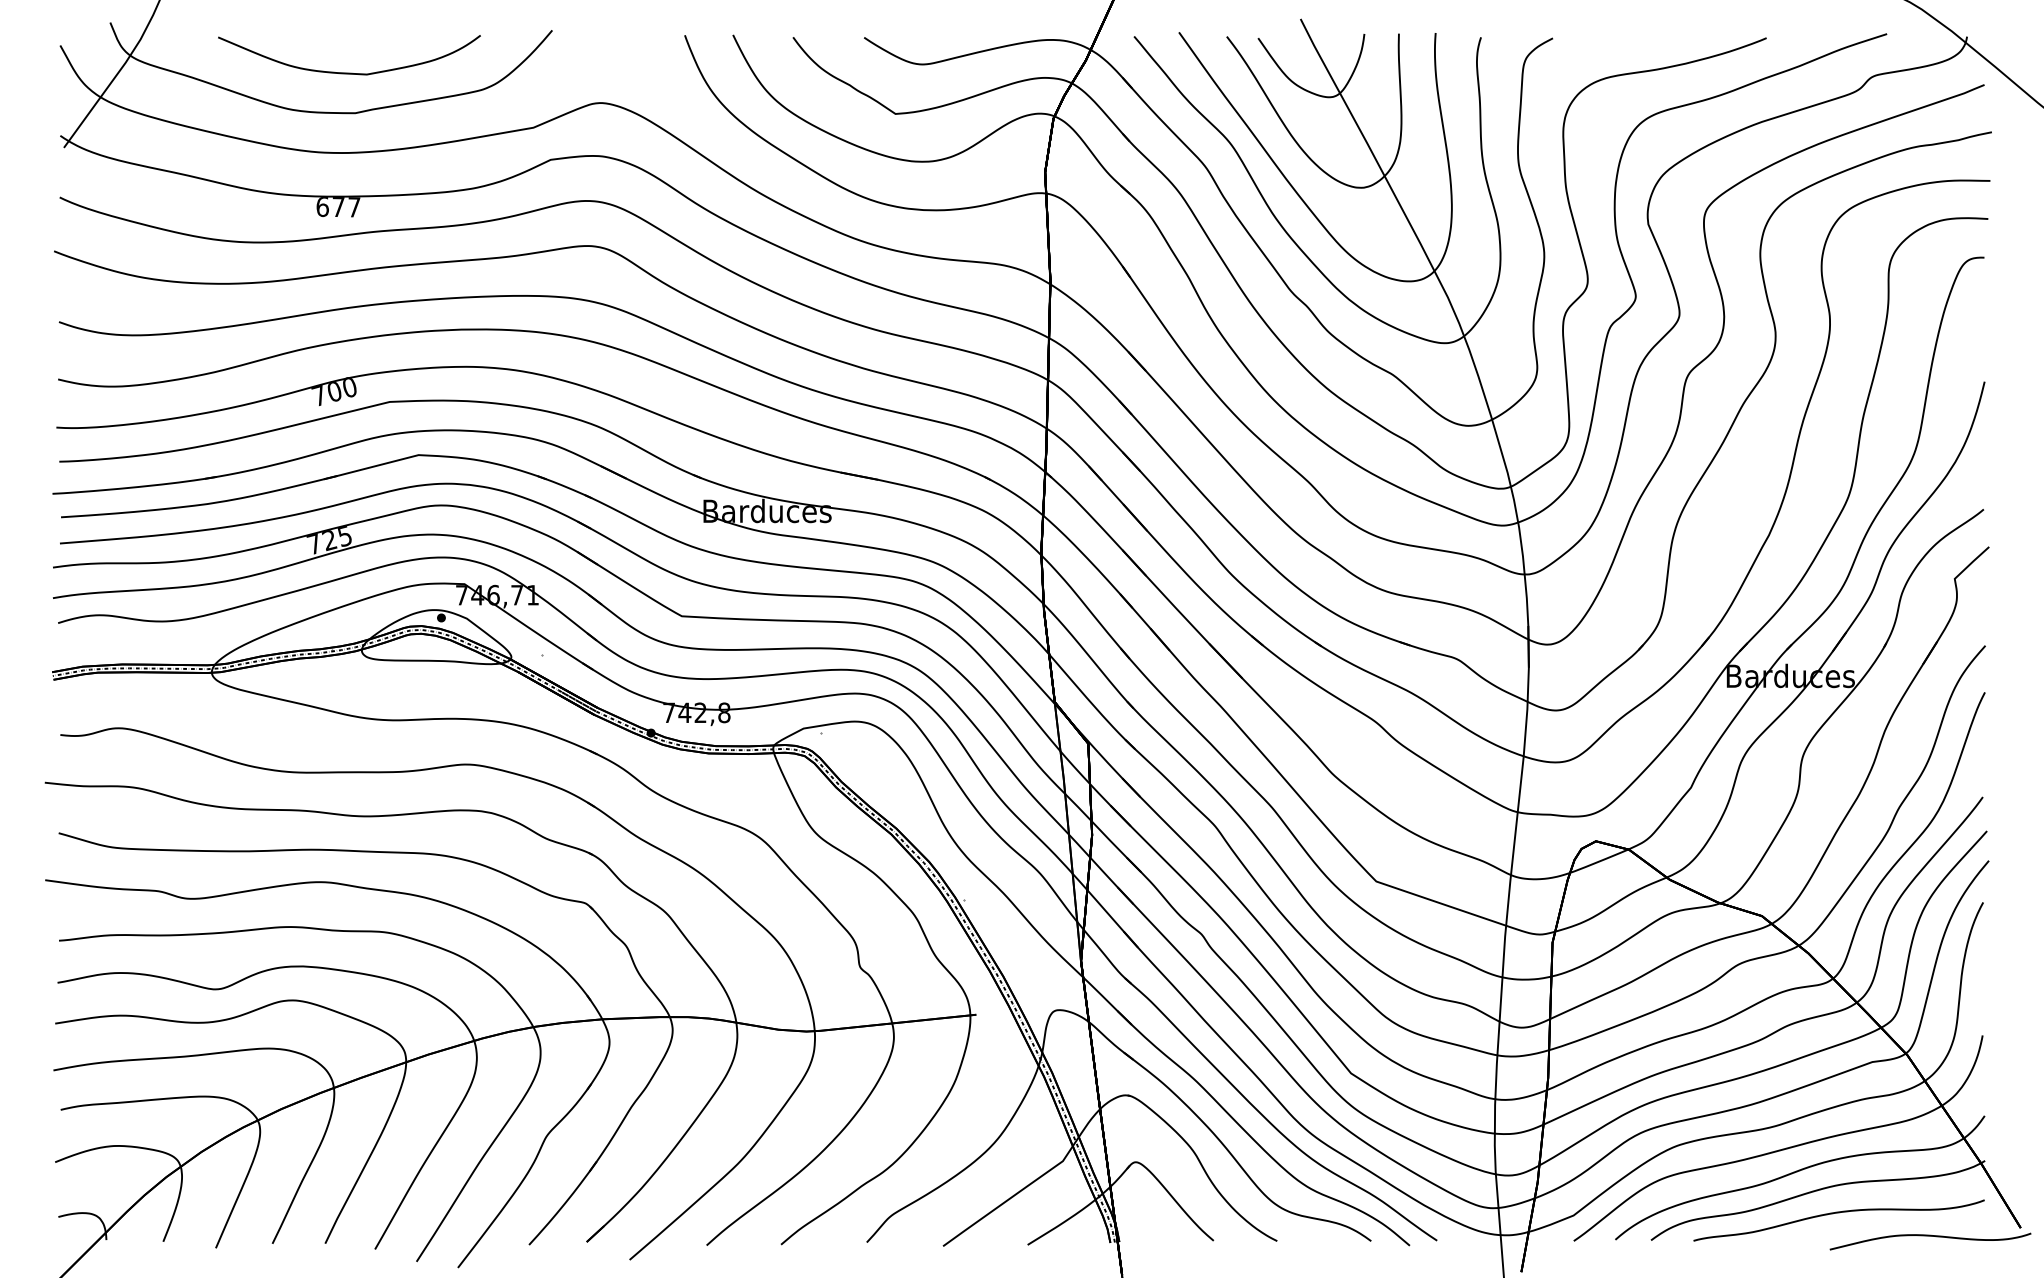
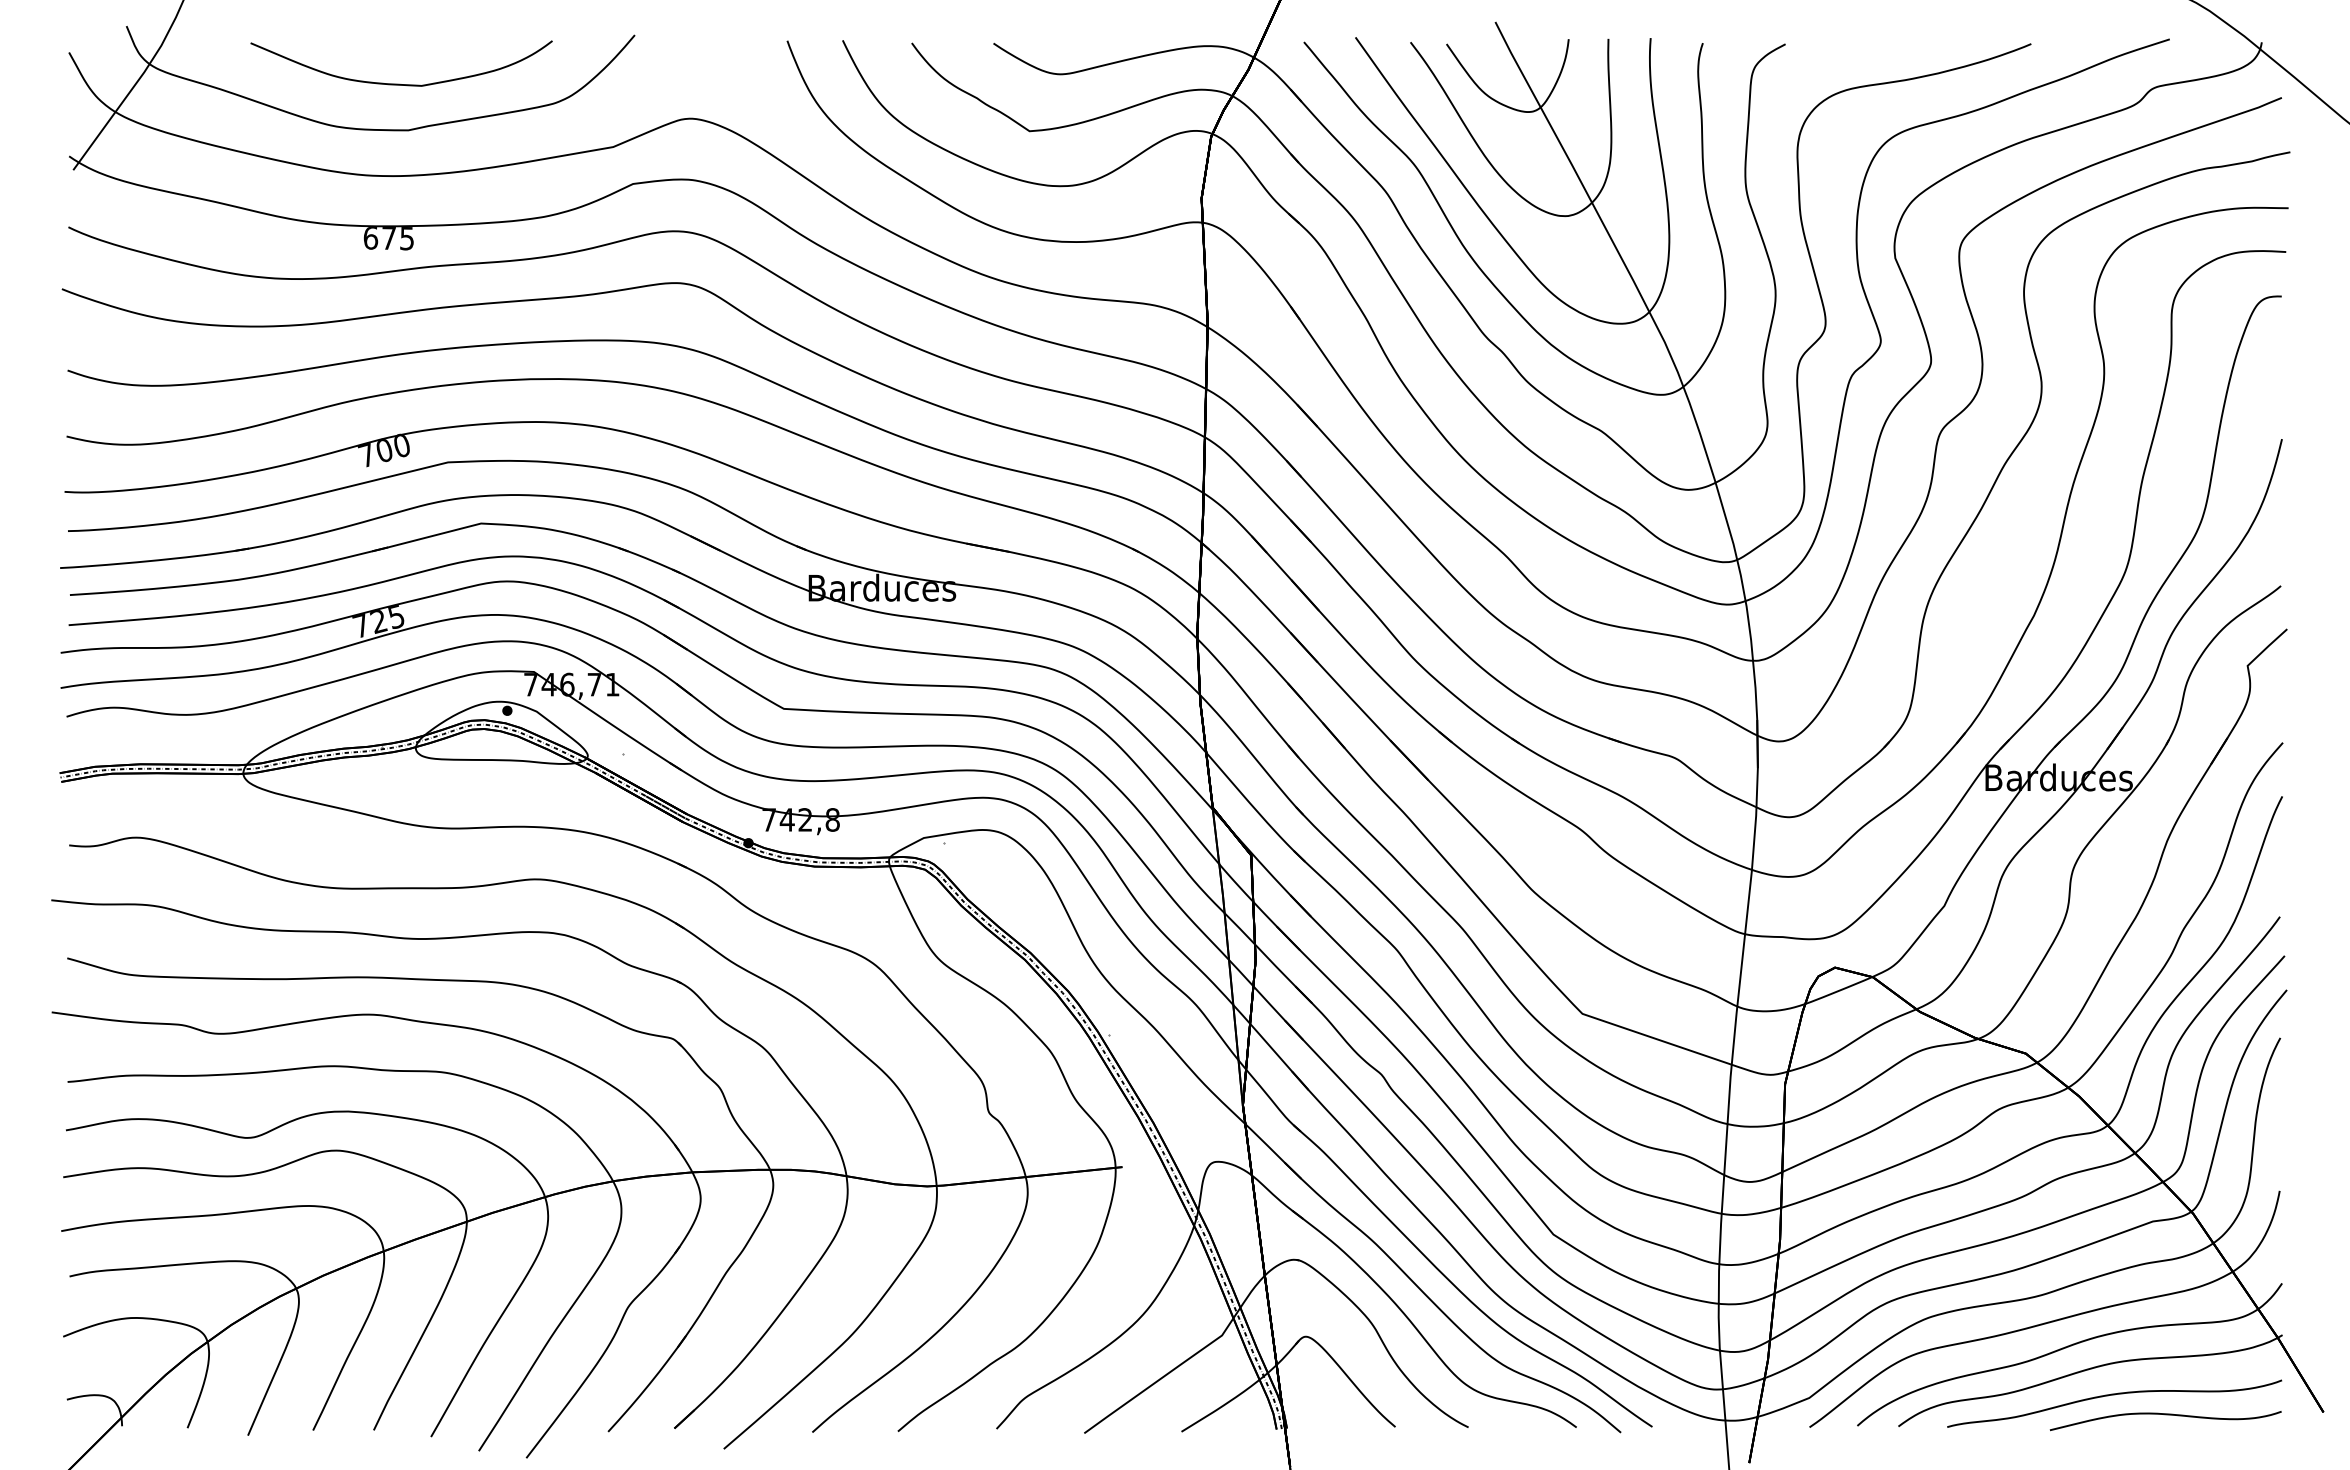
text: (354, 207) -> (407, 238), 677 -> 675
curve: (1930, 1236) -> (2165, 1415), moved

